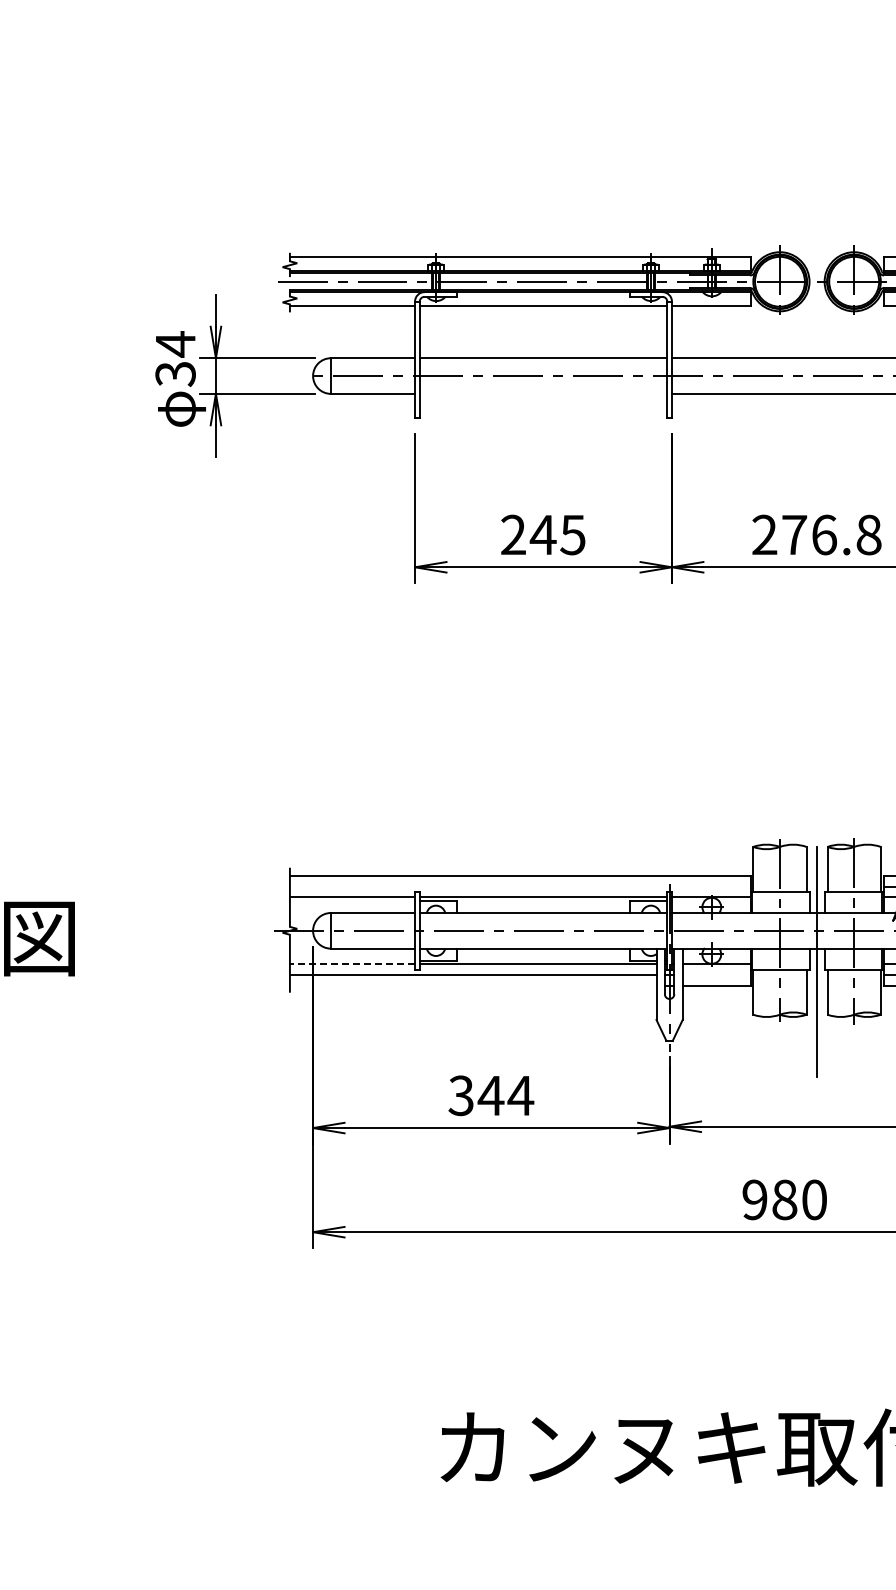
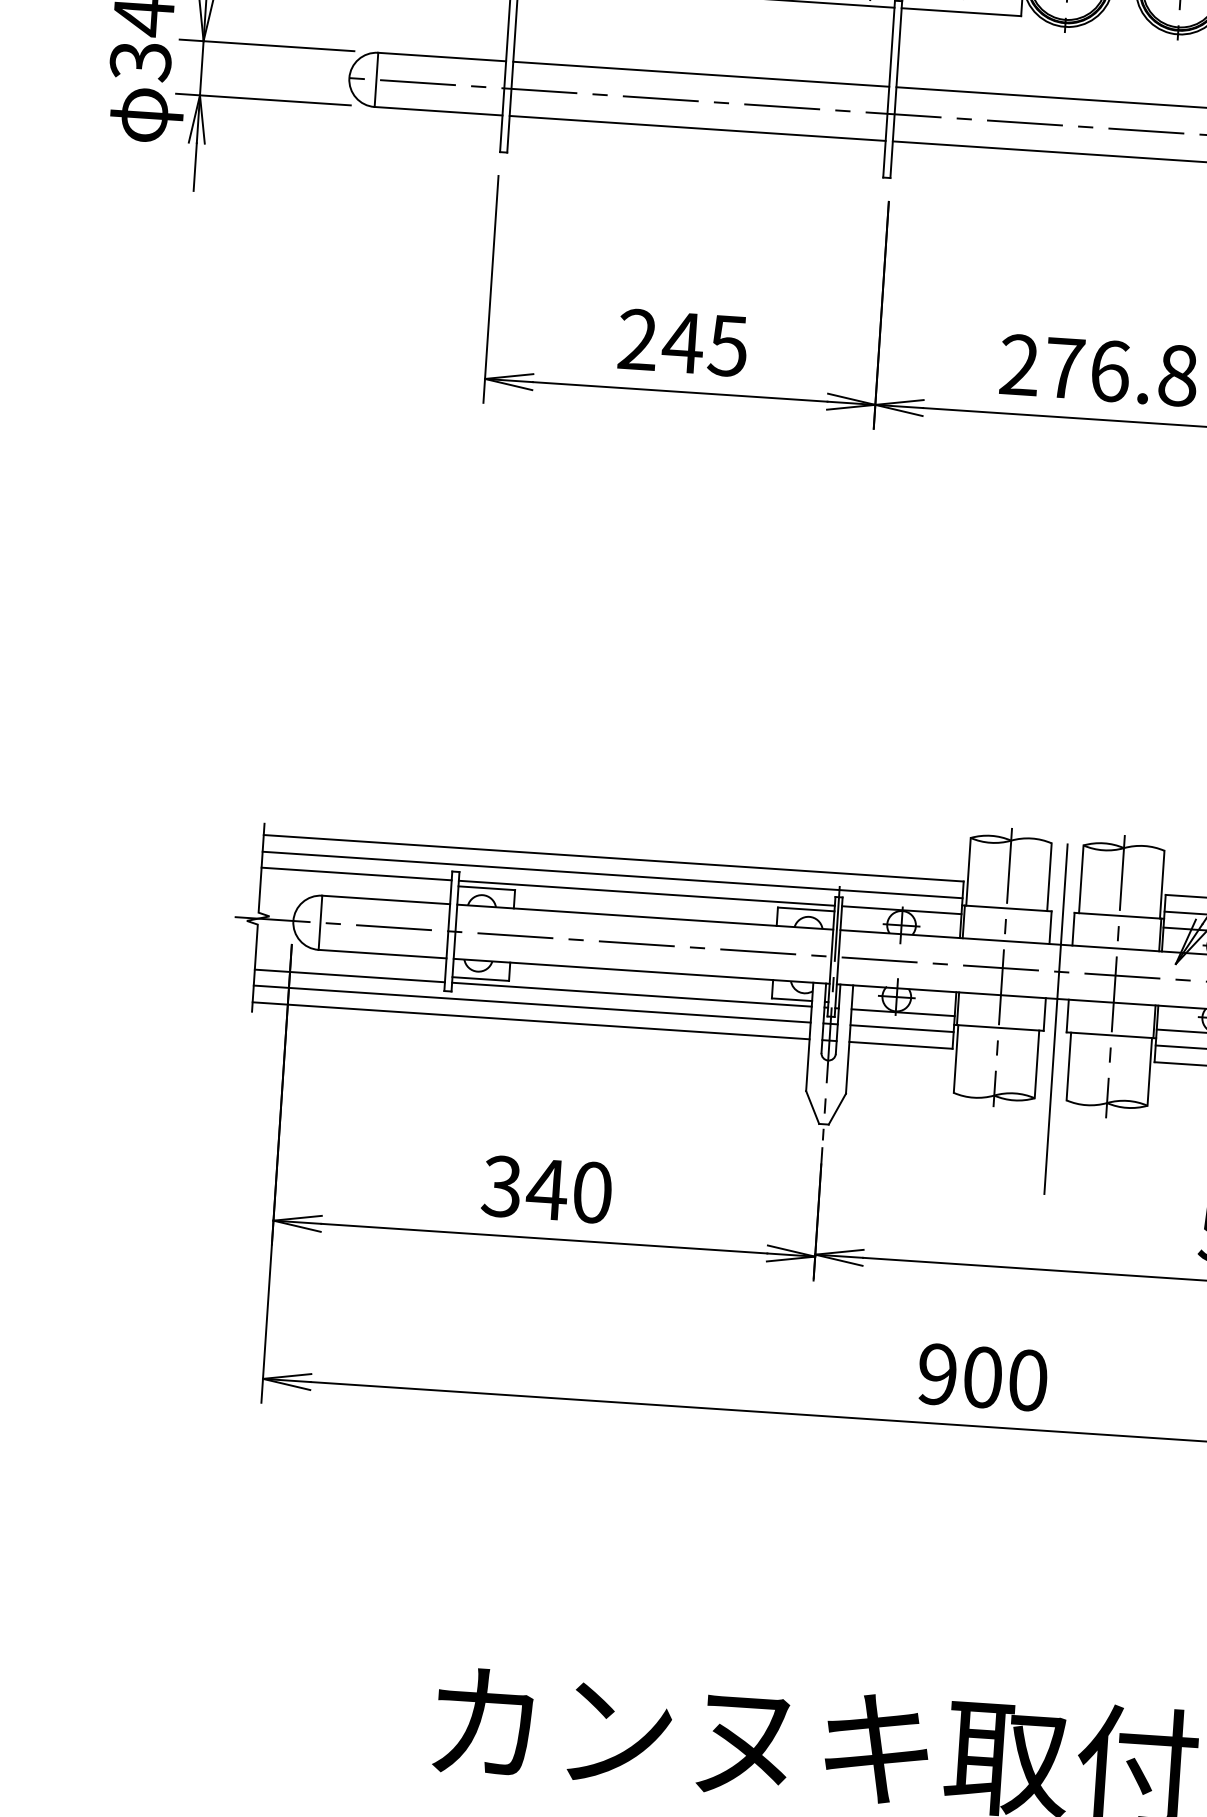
line: (543, 393) -> (697, 127), added
line: (519, 886) -> (611, 874), added
line: (352, 964) -> (349, 976), dashed -> solid
line: (716, 974) -> (901, 1028), added
line: (472, 985) -> (530, 1020), added
text: (520, 1095) -> (591, 1192), 344 -> 340
text: (784, 1199) -> (982, 1376), 980 -> 900

